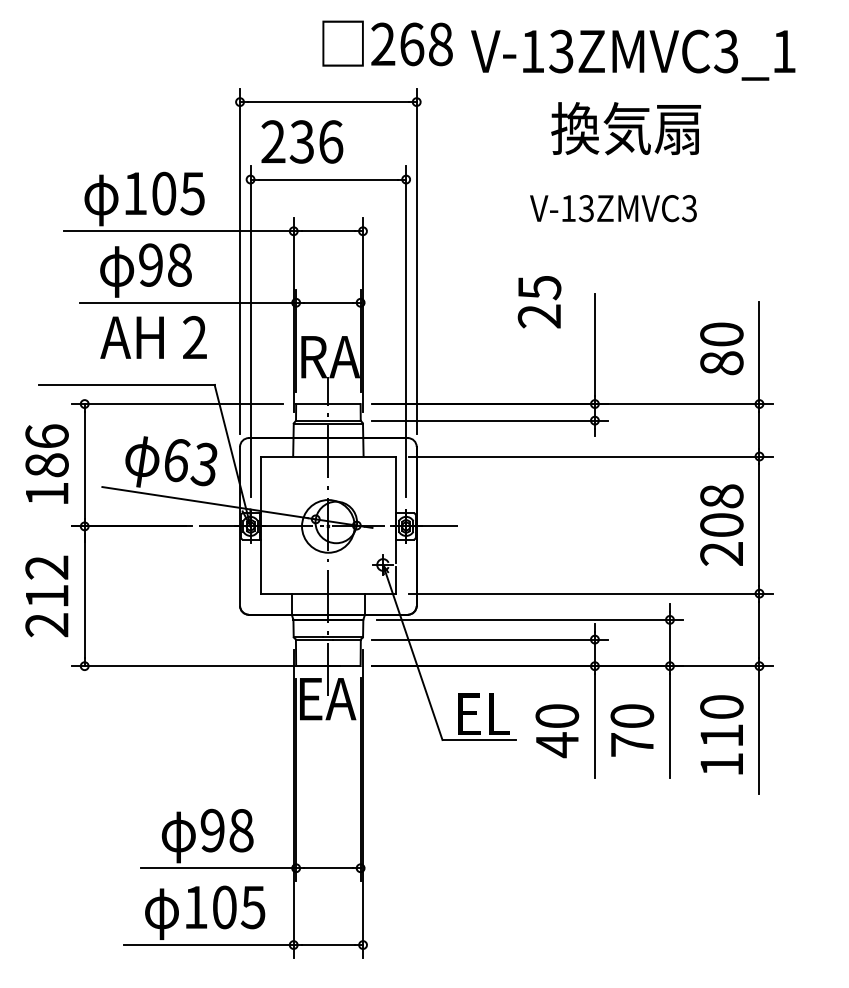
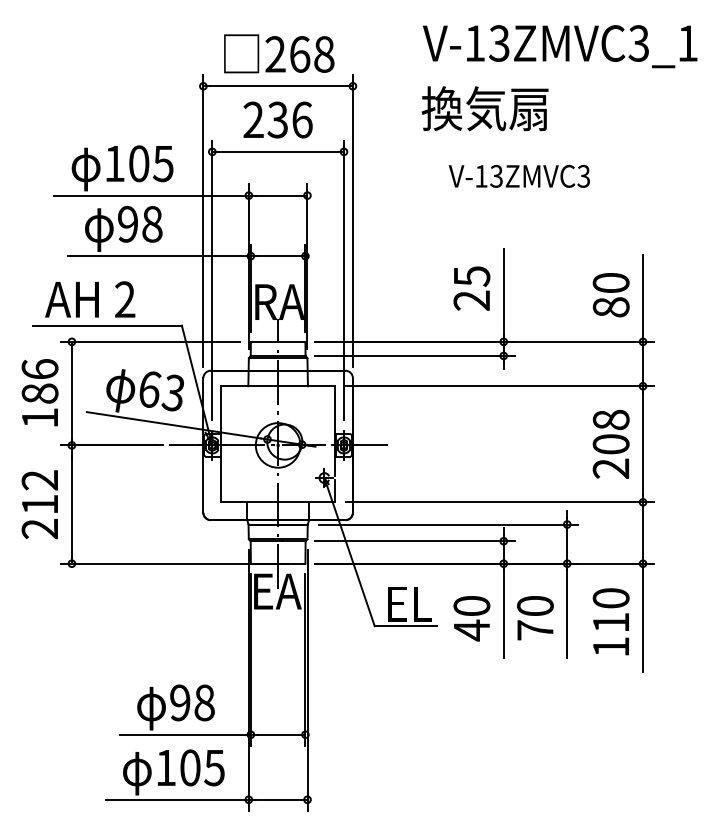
text: (387, 43) -> (279, 53), moved
text: (633, 55) -> (560, 46), moved
text: (625, 128) -> (484, 108), moved
text: (301, 141) -> (277, 119), moved
text: (539, 302) -> (471, 288), moved
text: (153, 337) -> (90, 299), moved

